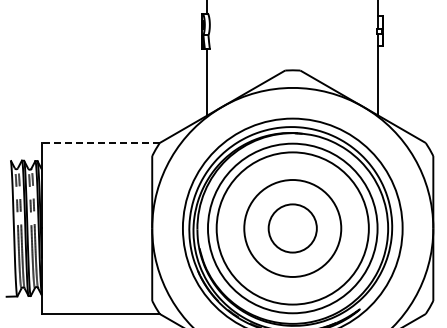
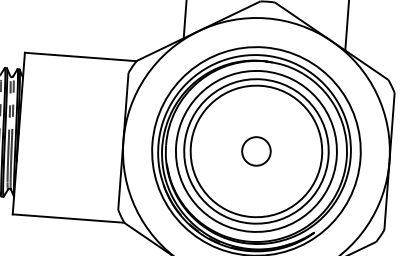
line: (100, 143) -> (80, 57), dashed -> solid
circle: (292, 228) -> (256, 151), size x0.62
circle: (292, 228) -> (256, 151), size x1.43

